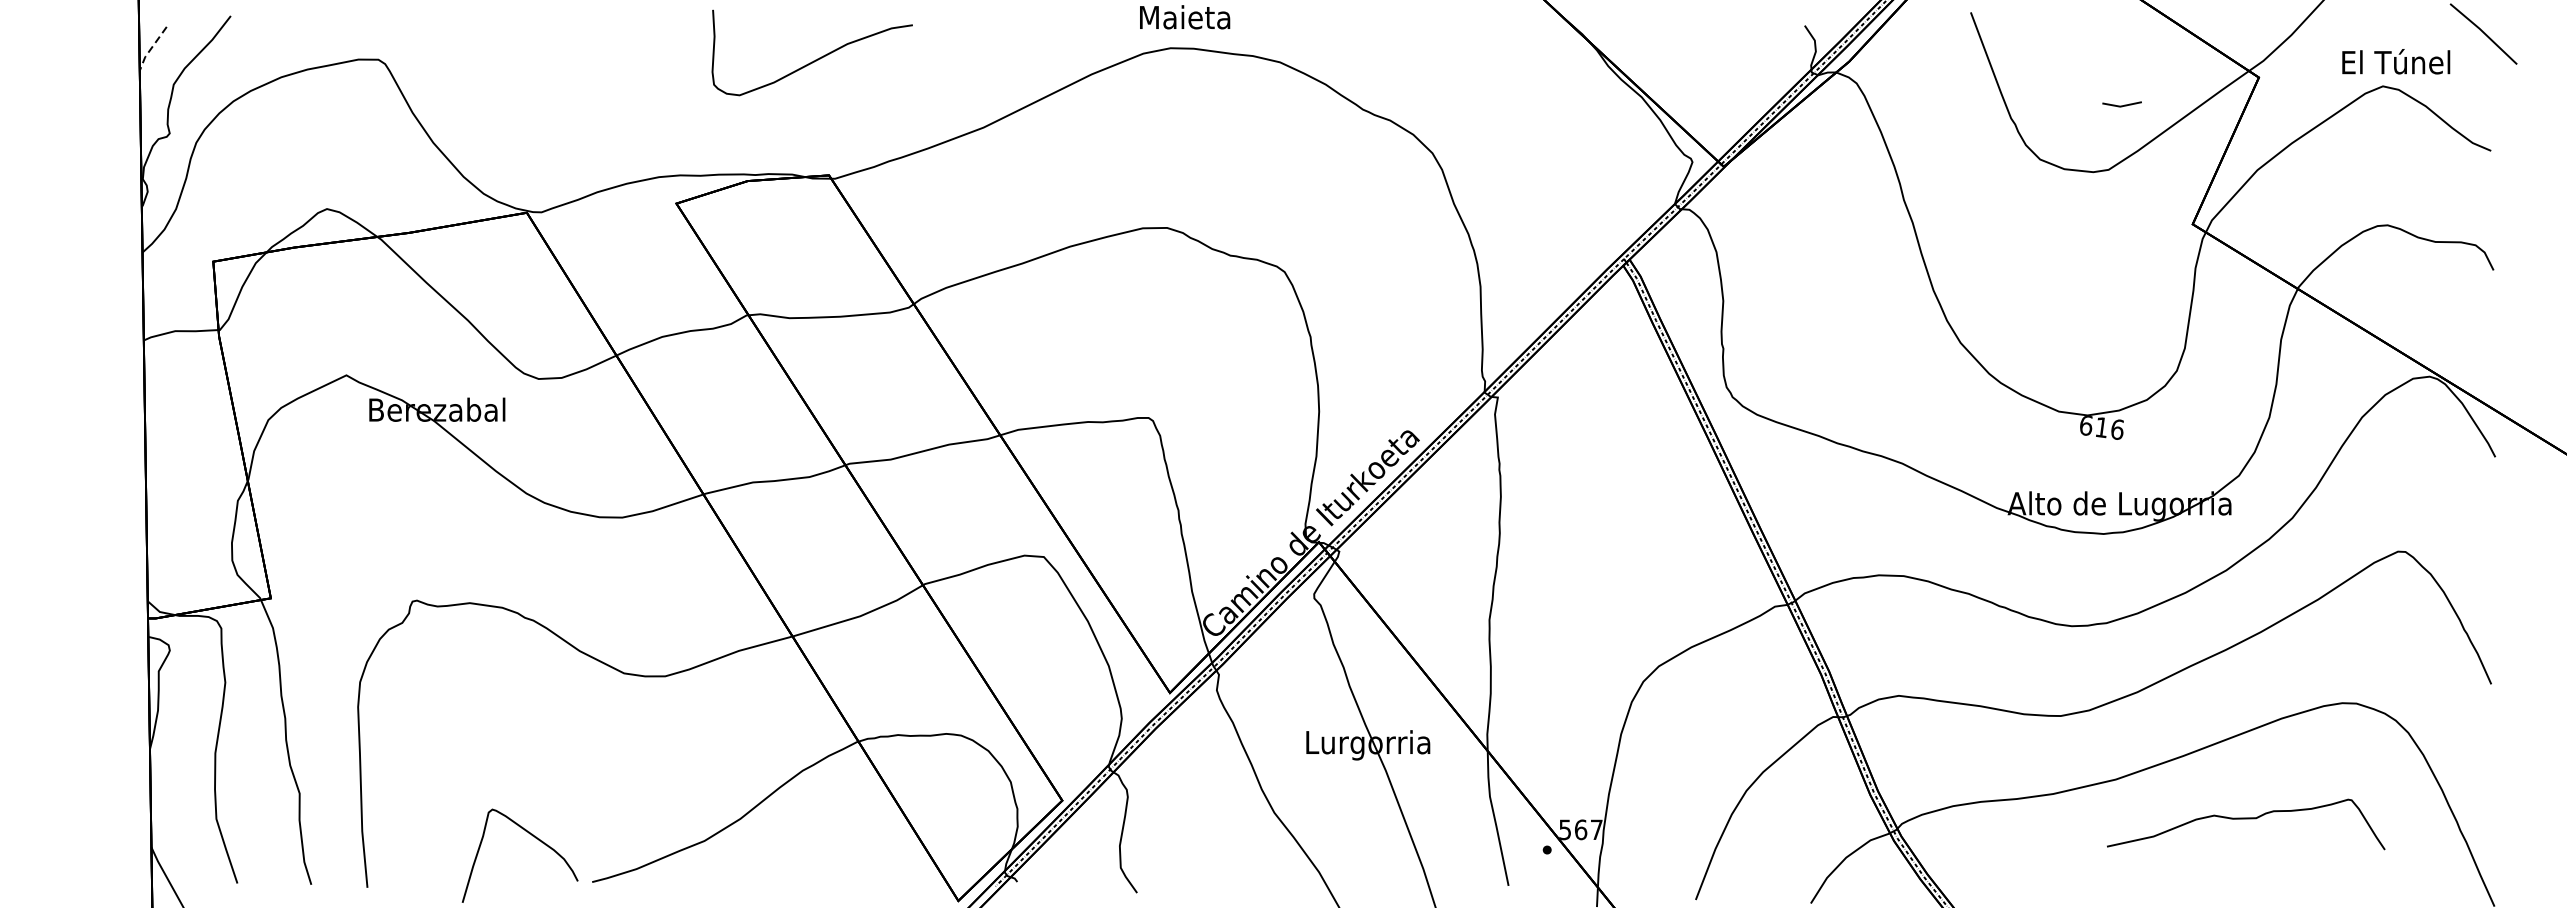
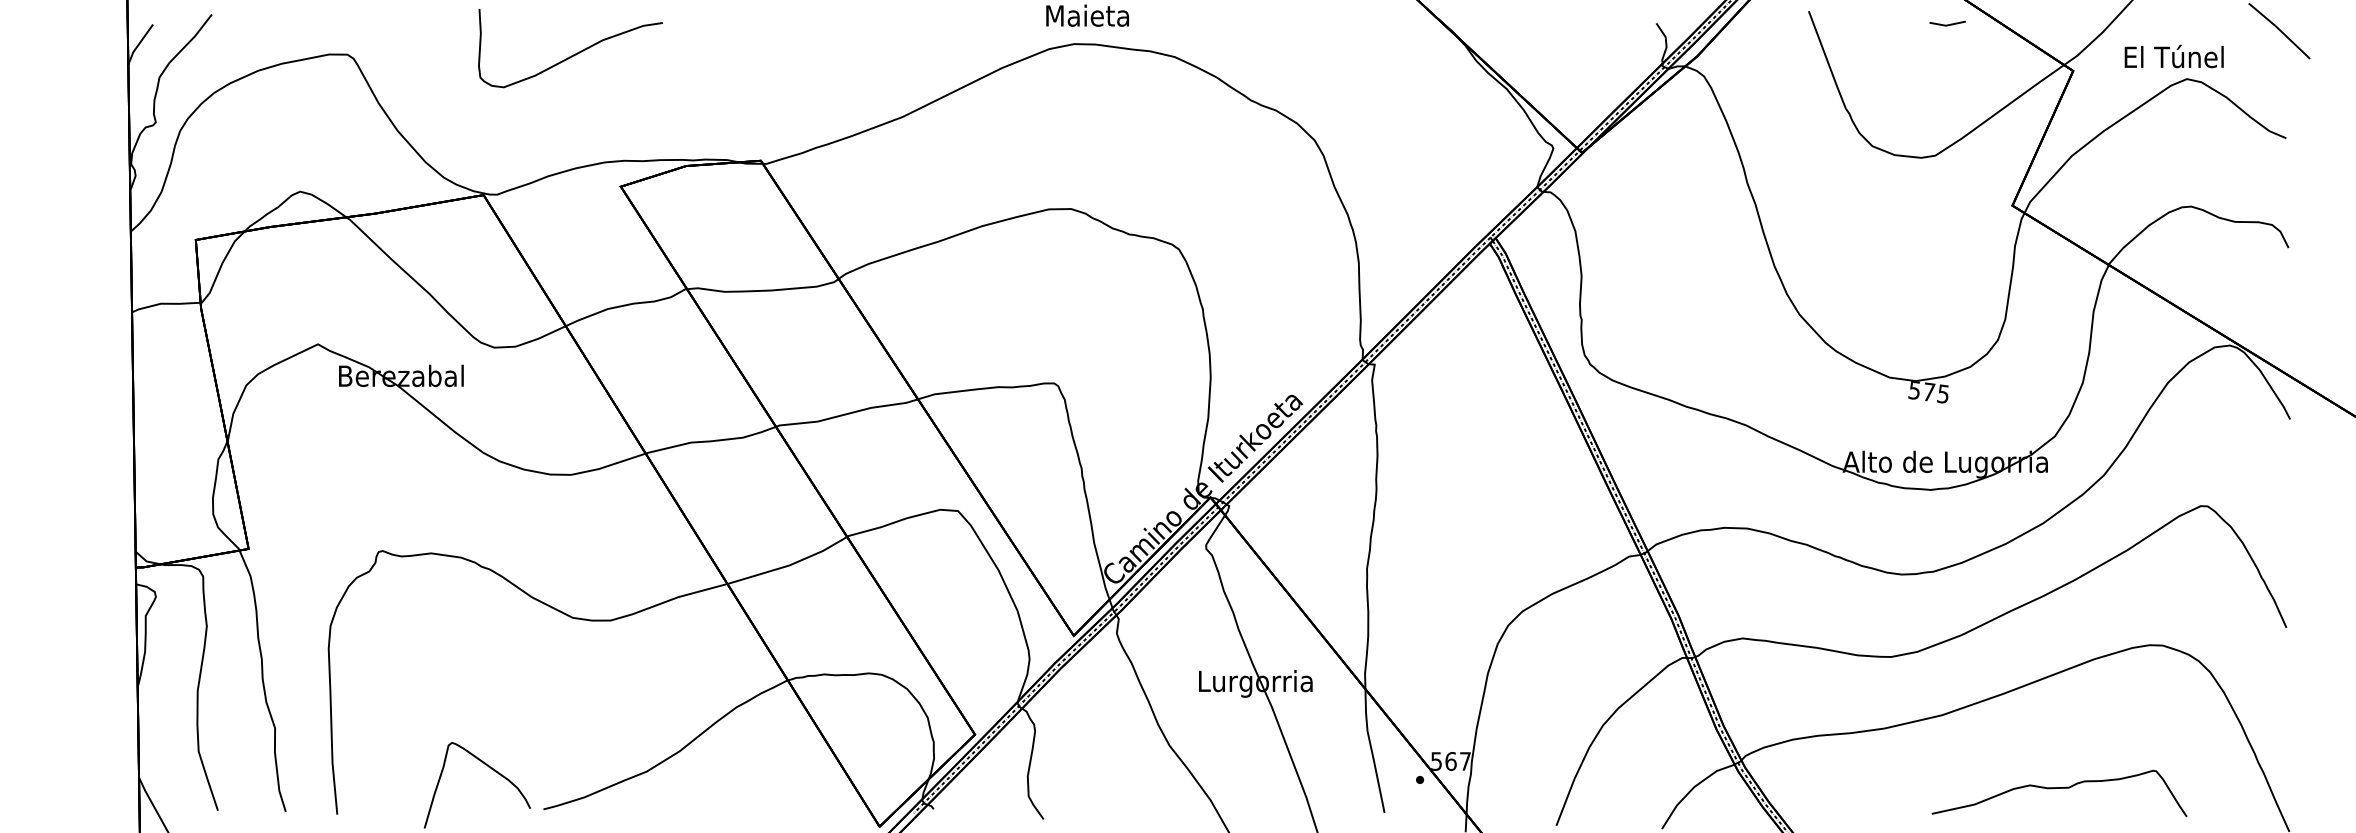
line: (150, 48) -> (138, 44), dashed -> solid
curve: (815, 59) -> (573, 54), moved
text: (2395, 61) -> (2173, 56), moved
line: (2121, 105) -> (1947, 24), moved
text: (2101, 427) -> (1928, 392), 616 -> 575
curve: (2246, 819) -> (2059, 788), moved

